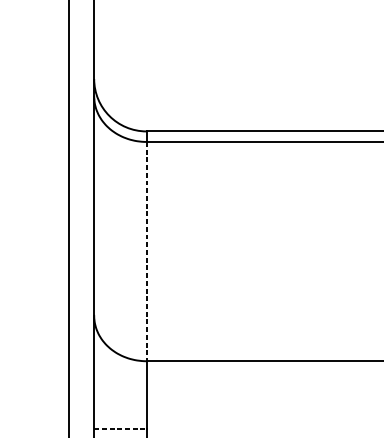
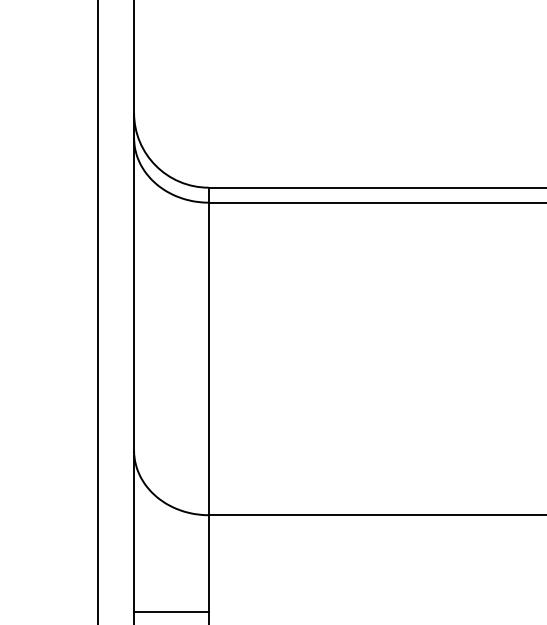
line: (146, 251) -> (208, 359), dashed -> solid
line: (120, 429) -> (171, 612), dashed -> solid

